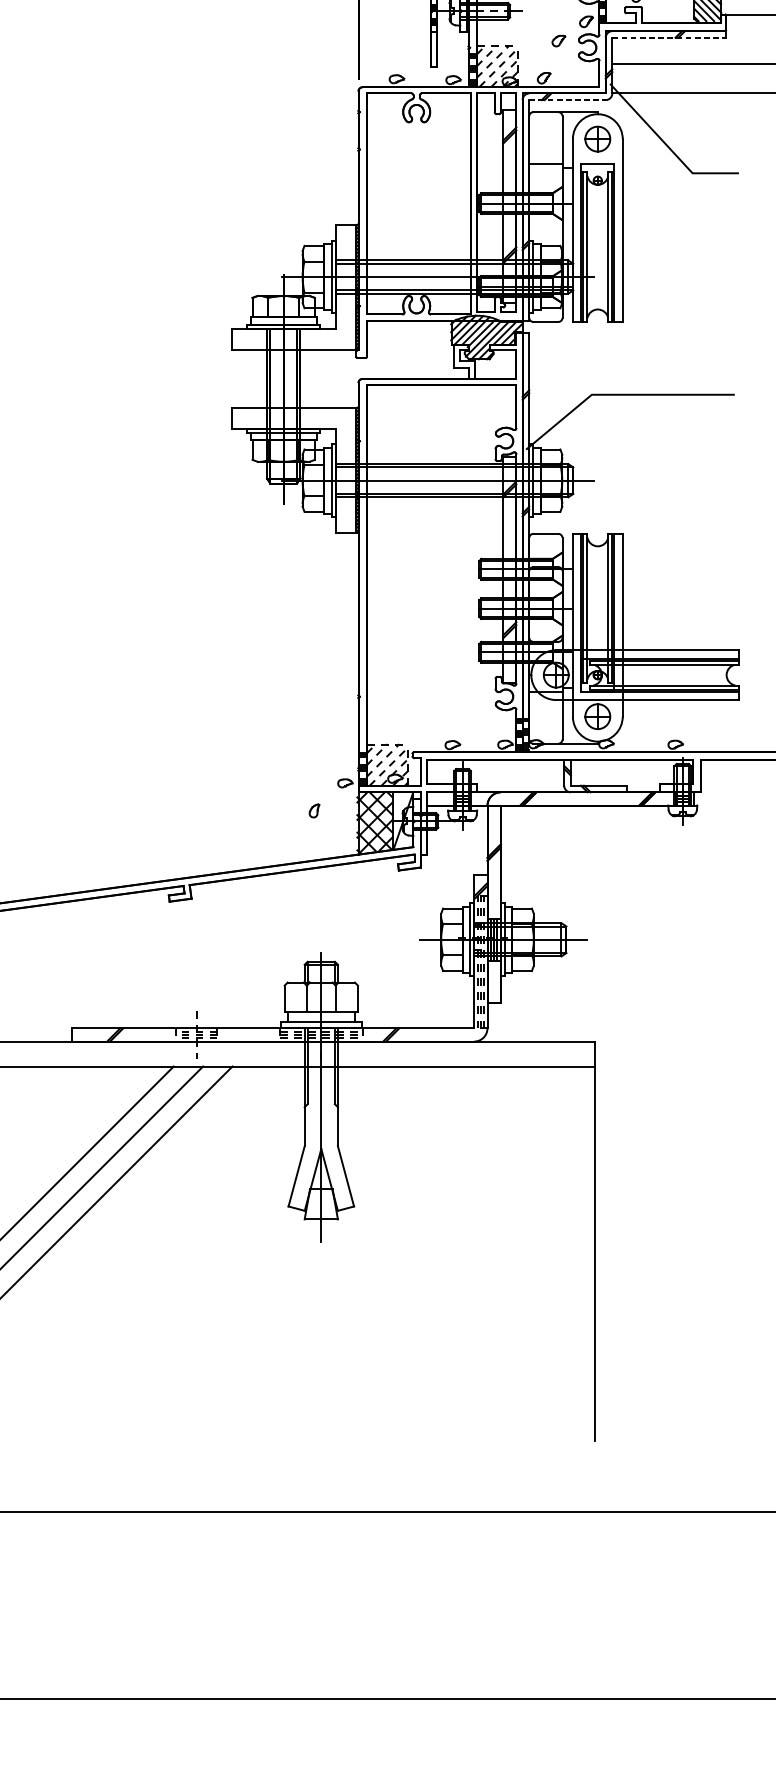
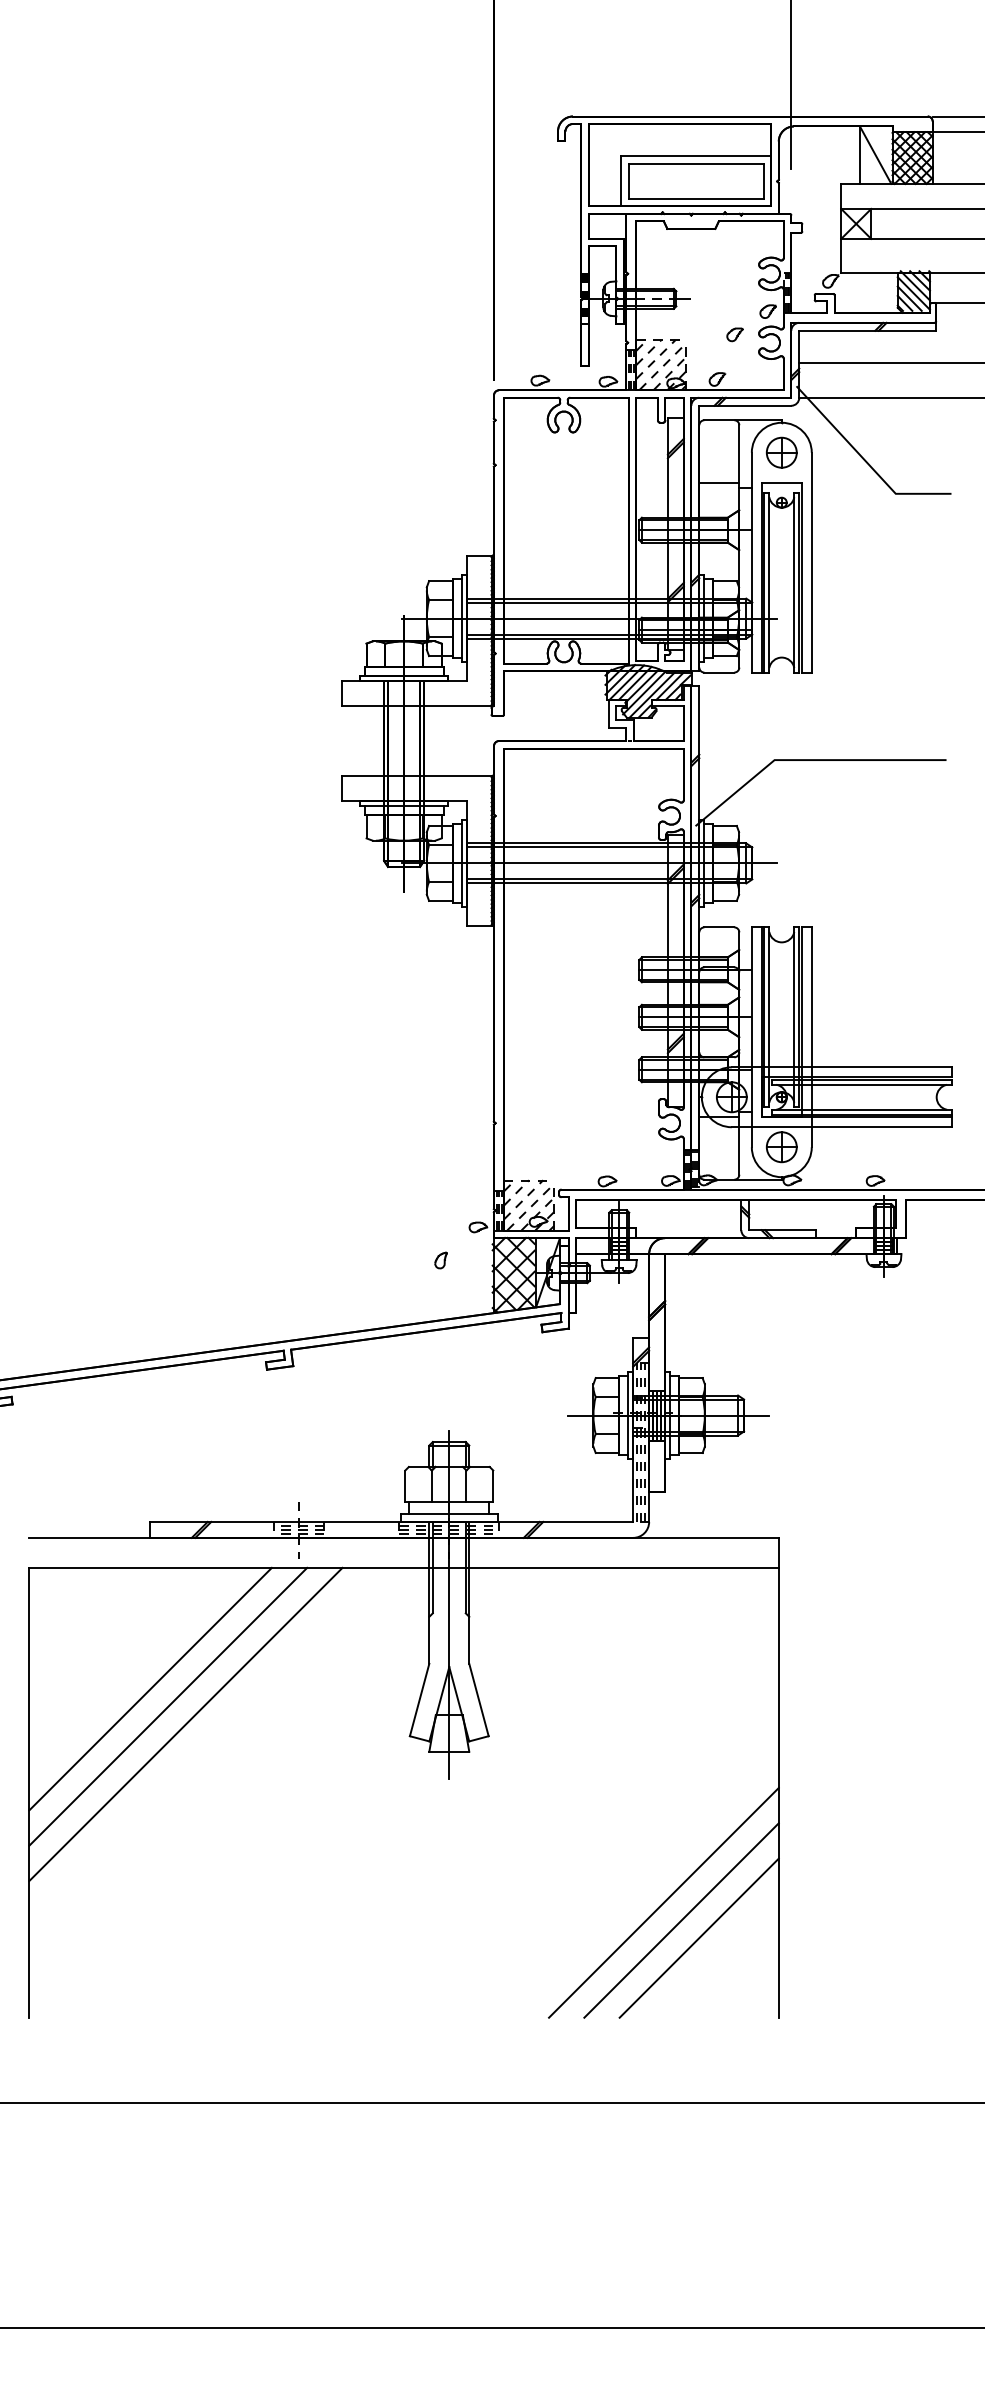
line: (669, 37) -> (868, 330), dashed -> solid
line: (567, 99) -> (745, 405), dashed -> solid
line: (499, 1344) -> (663, 1902), added
line: (514, 1359) -> (681, 1920), added
line: (528, 1373) -> (698, 1937), added

